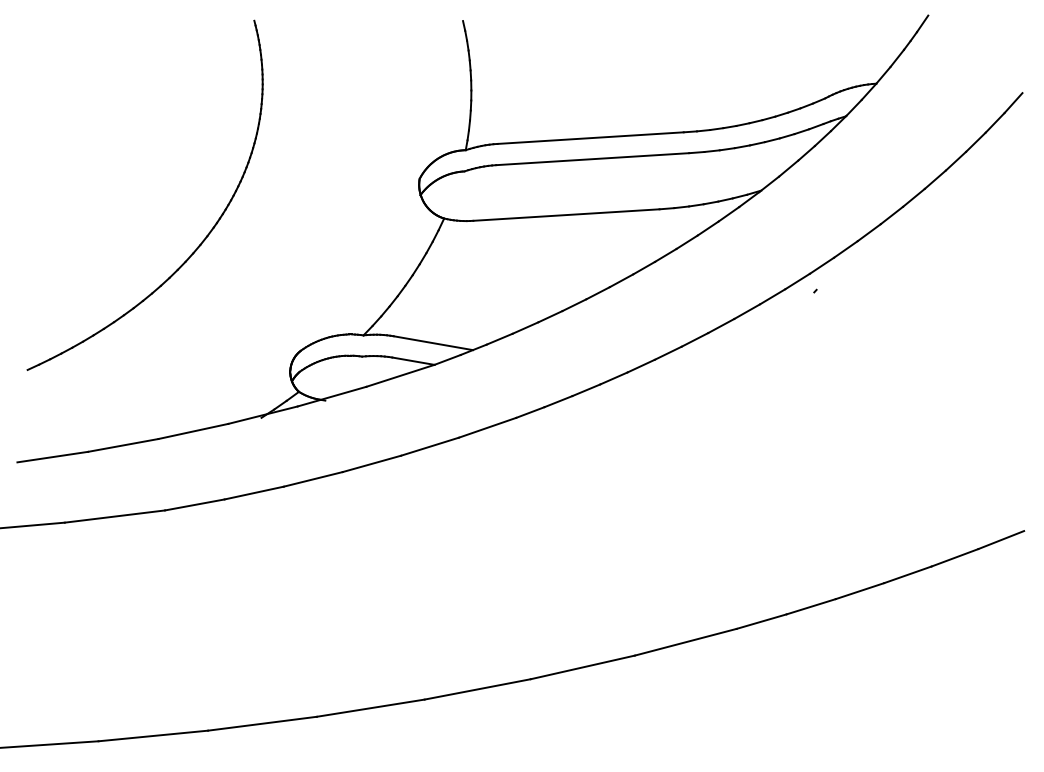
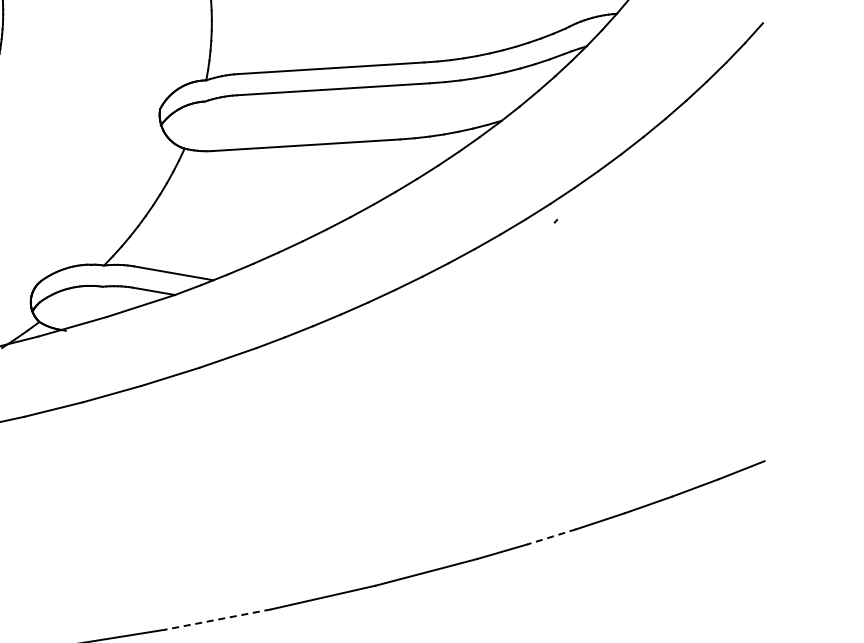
line: (811, 606) -> (552, 536), solid -> dashed
line: (477, 689) -> (218, 619), solid -> dashed

